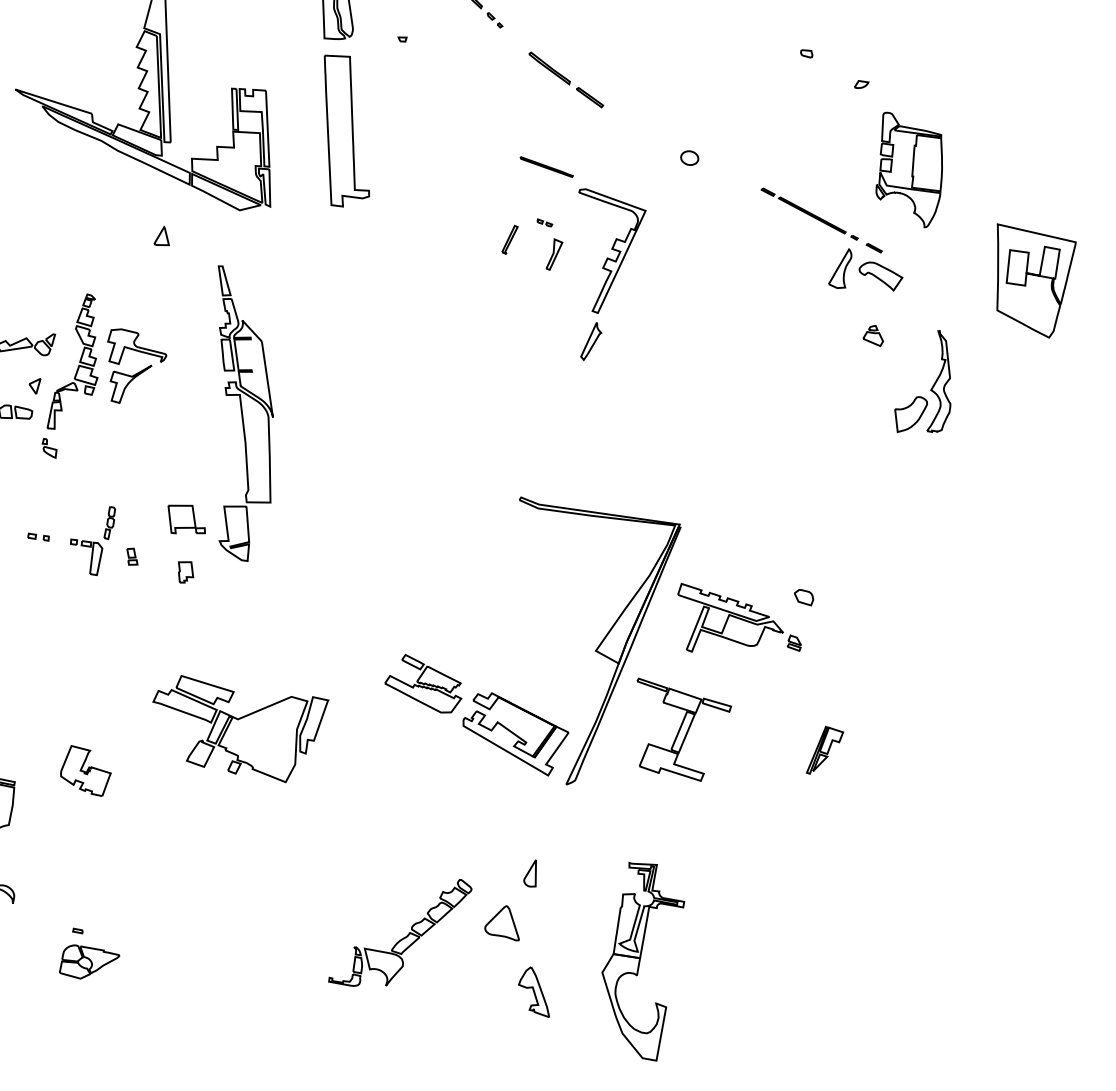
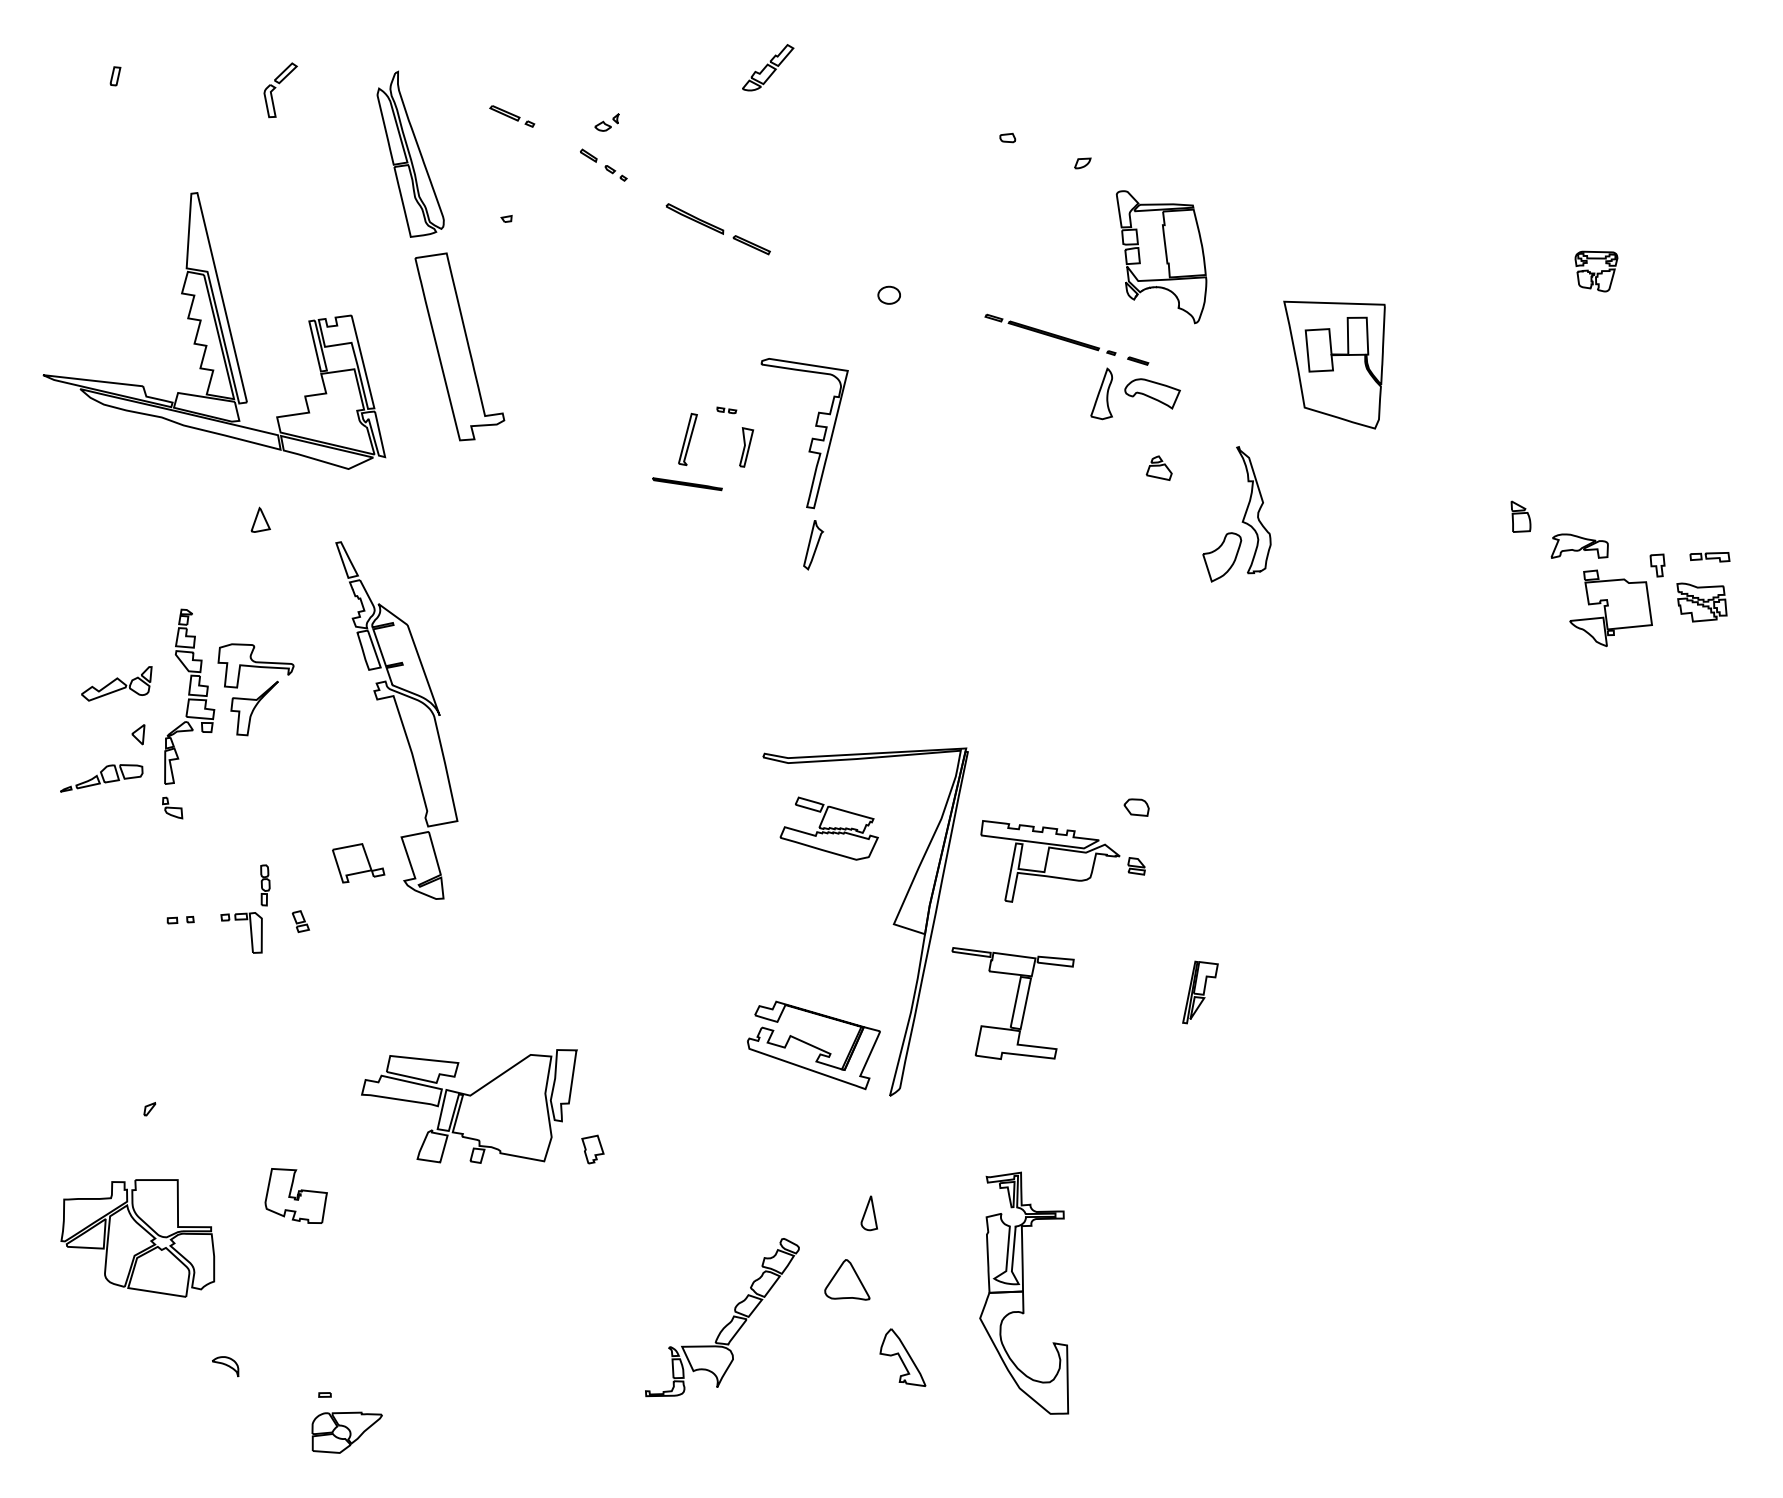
part: (546, 167) -> (687, 484), moved
part: (509, 239) -> (687, 439), size x1.4
part: (185, 572) -> (592, 1149), moved
part: (424, 683) -> (828, 828), moved

